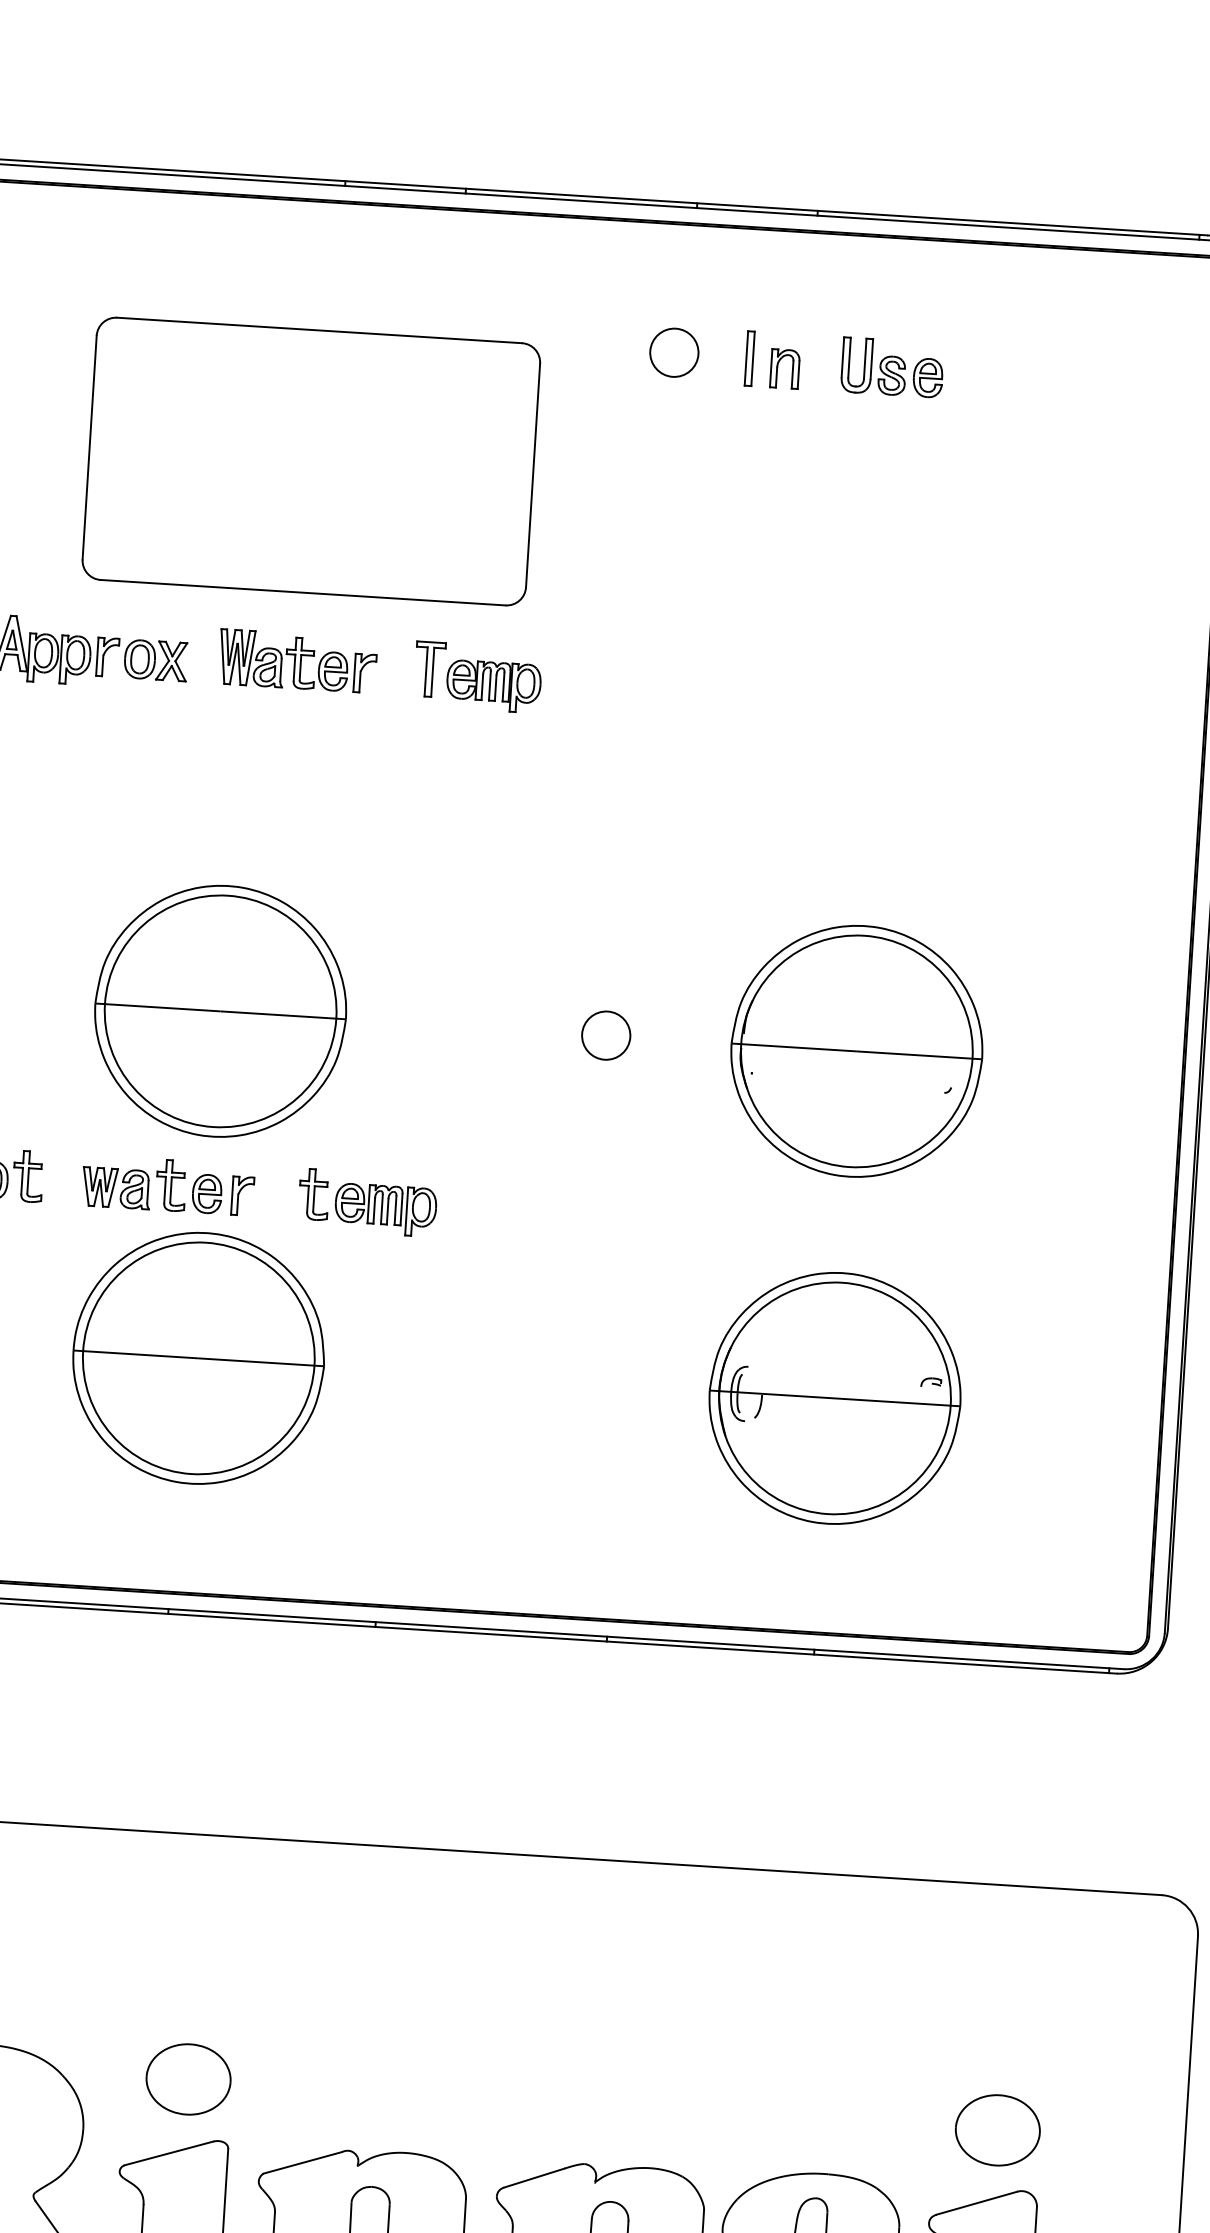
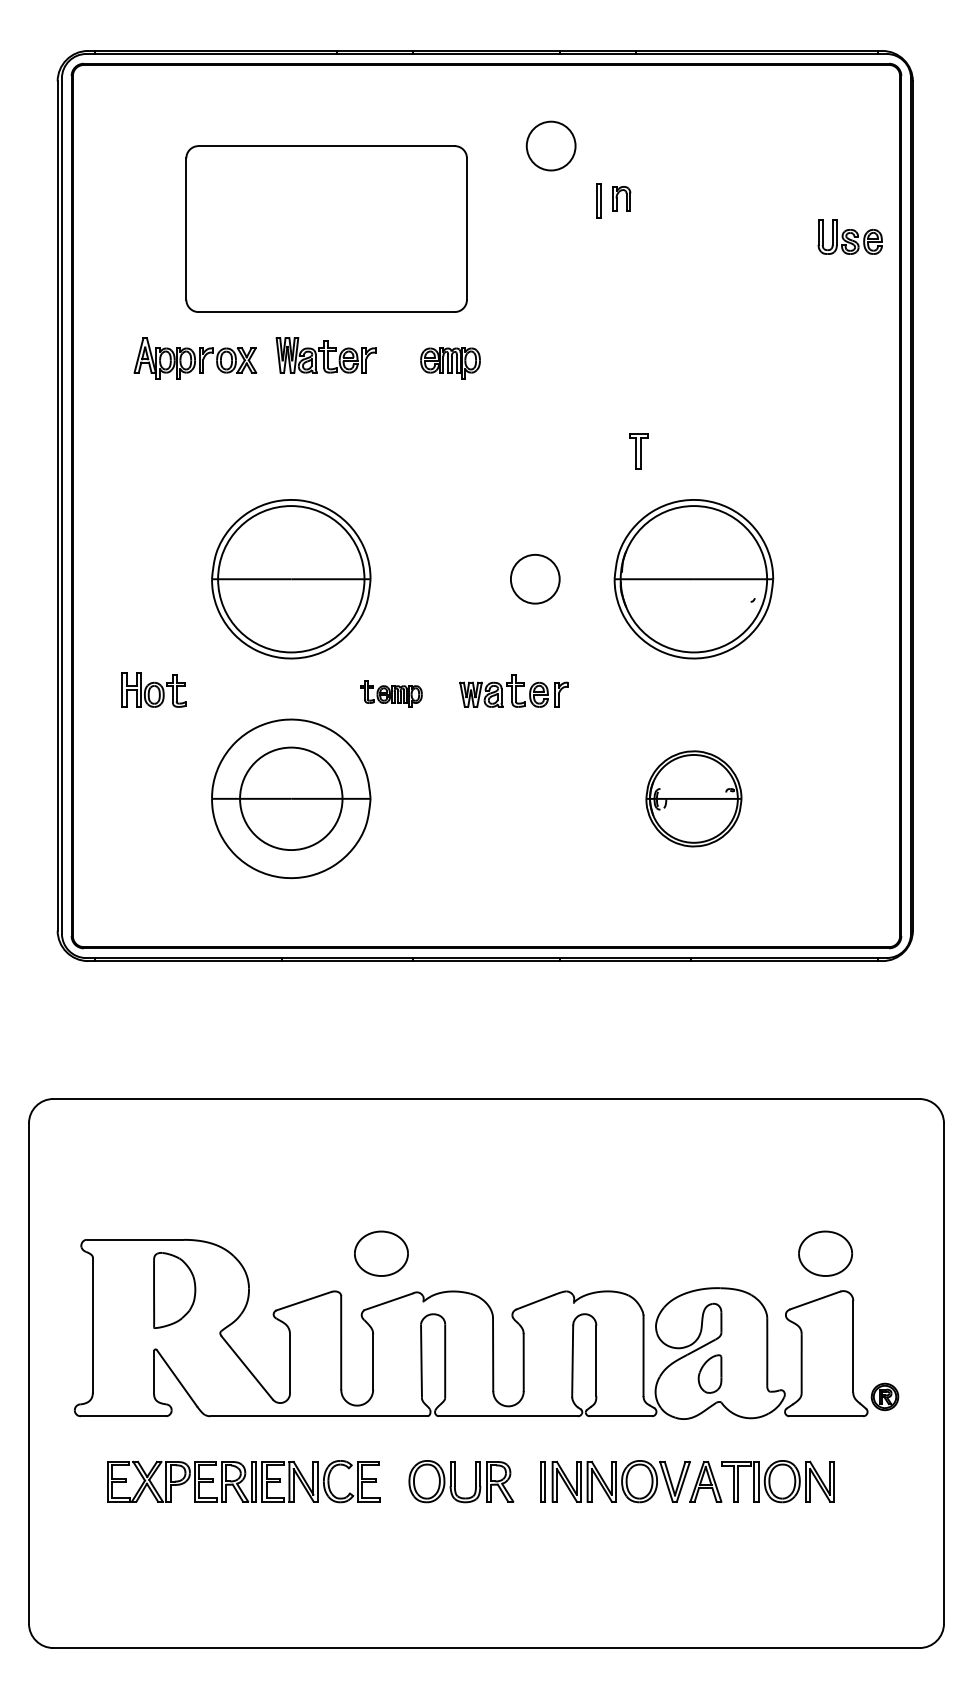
circle: (673, 351) -> (550, 145), size x1.6
part: (749, 358) -> (598, 200), moved
part: (891, 367) -> (849, 236), moved
part: (784, 368) -> (621, 198), moved
part: (429, 669) -> (638, 451), moved
circle: (606, 1036) -> (535, 579), size x1.6
part: (167, 1184) -> (513, 690), moved
part: (367, 1201) -> (391, 693), size x0.7
circle: (199, 1357) -> (291, 798), size x0.7
part: (834, 1397) -> (693, 798), size x0.6
part: (188, 2079) -> (381, 1253), moved

